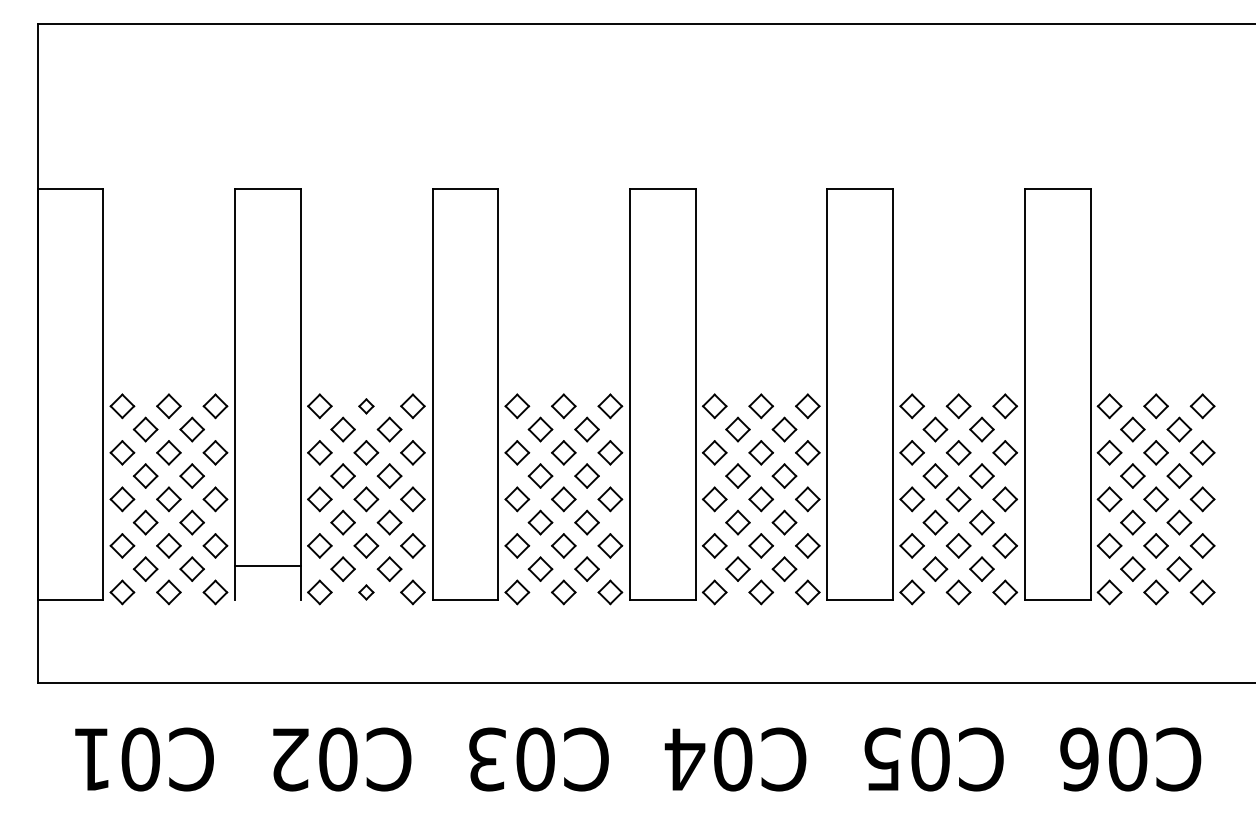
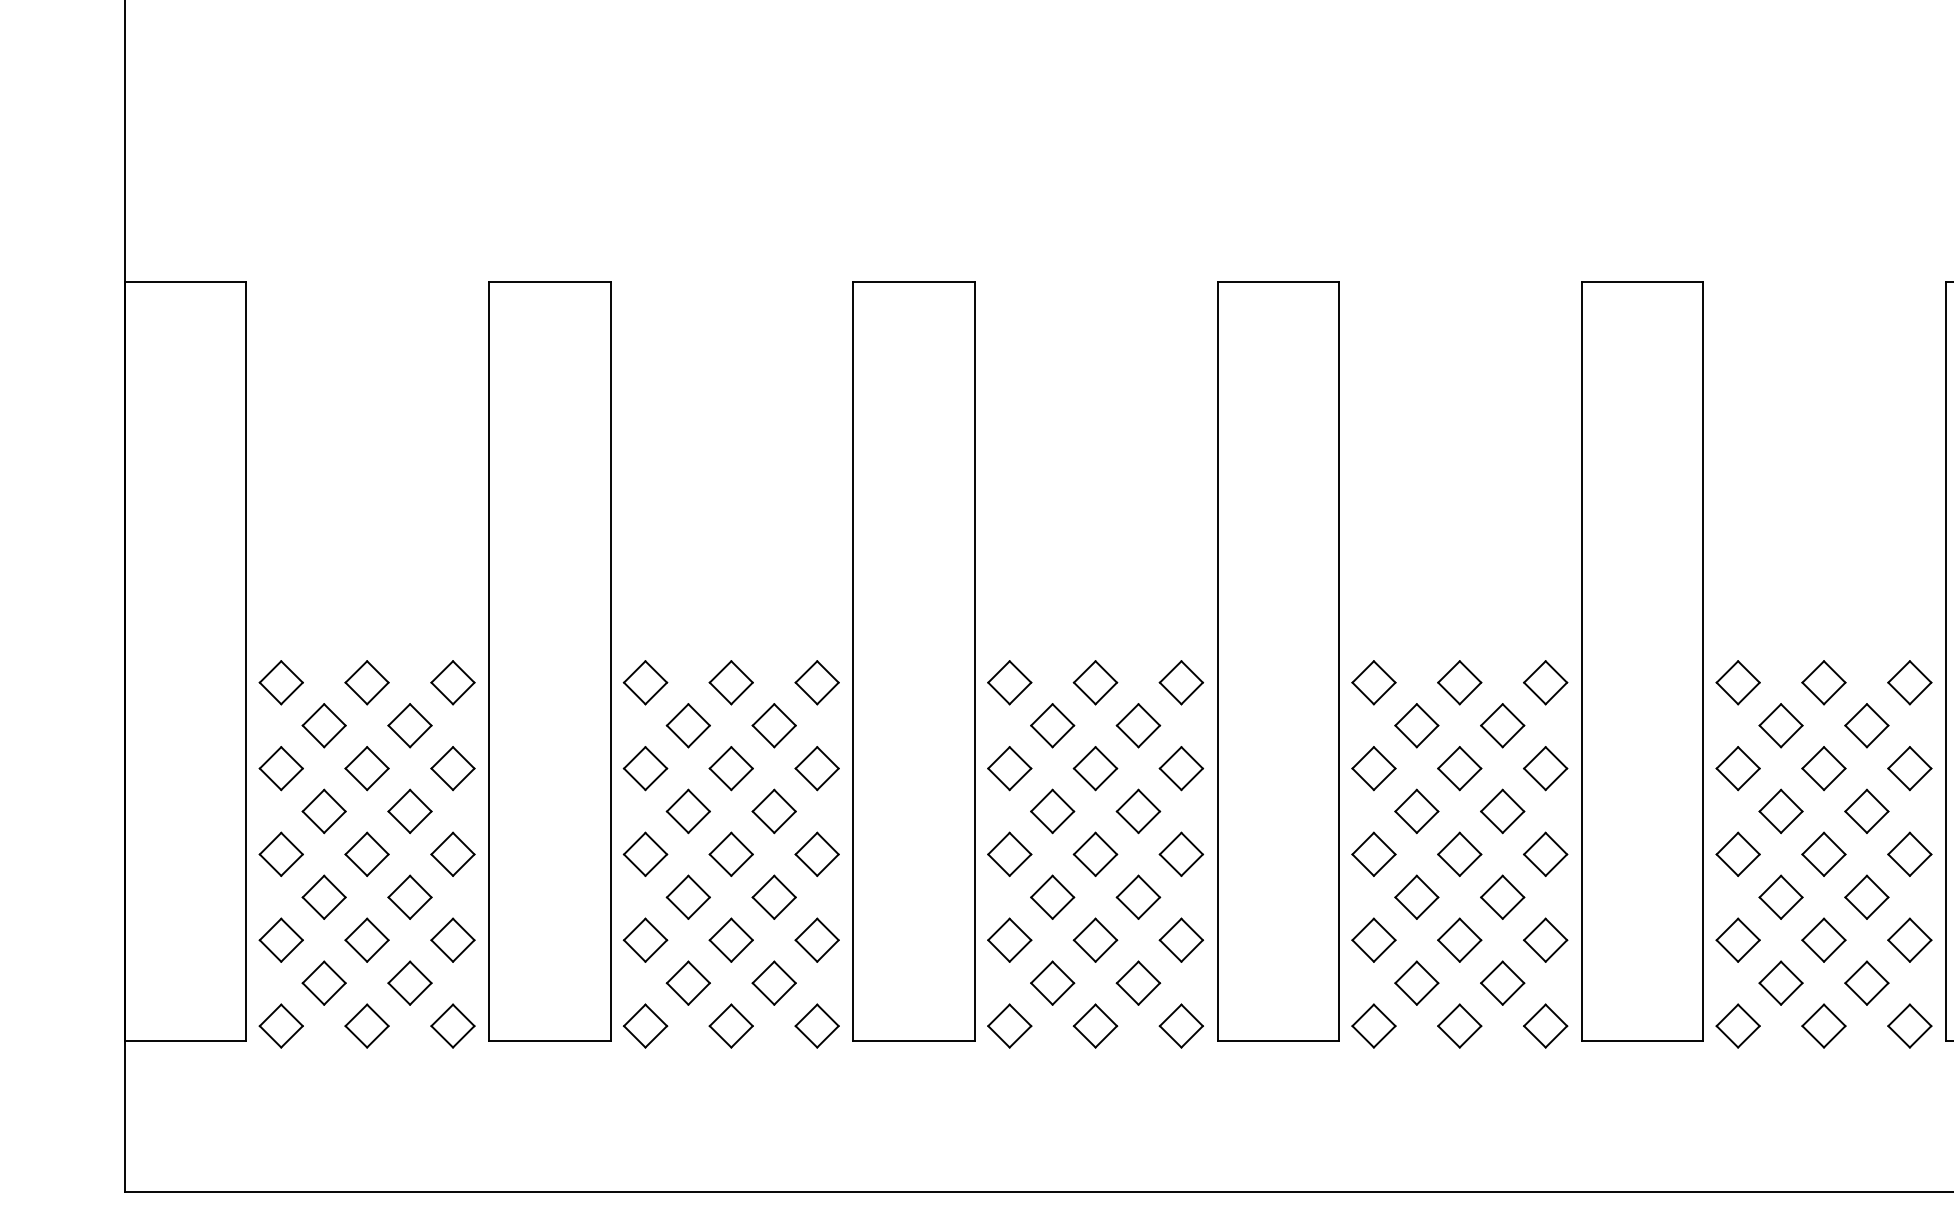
part: (366, 406) -> (731, 683), size x1.67
line: (267, 566) -> (548, 1040), moved
part: (366, 592) -> (731, 1026), size x1.67

